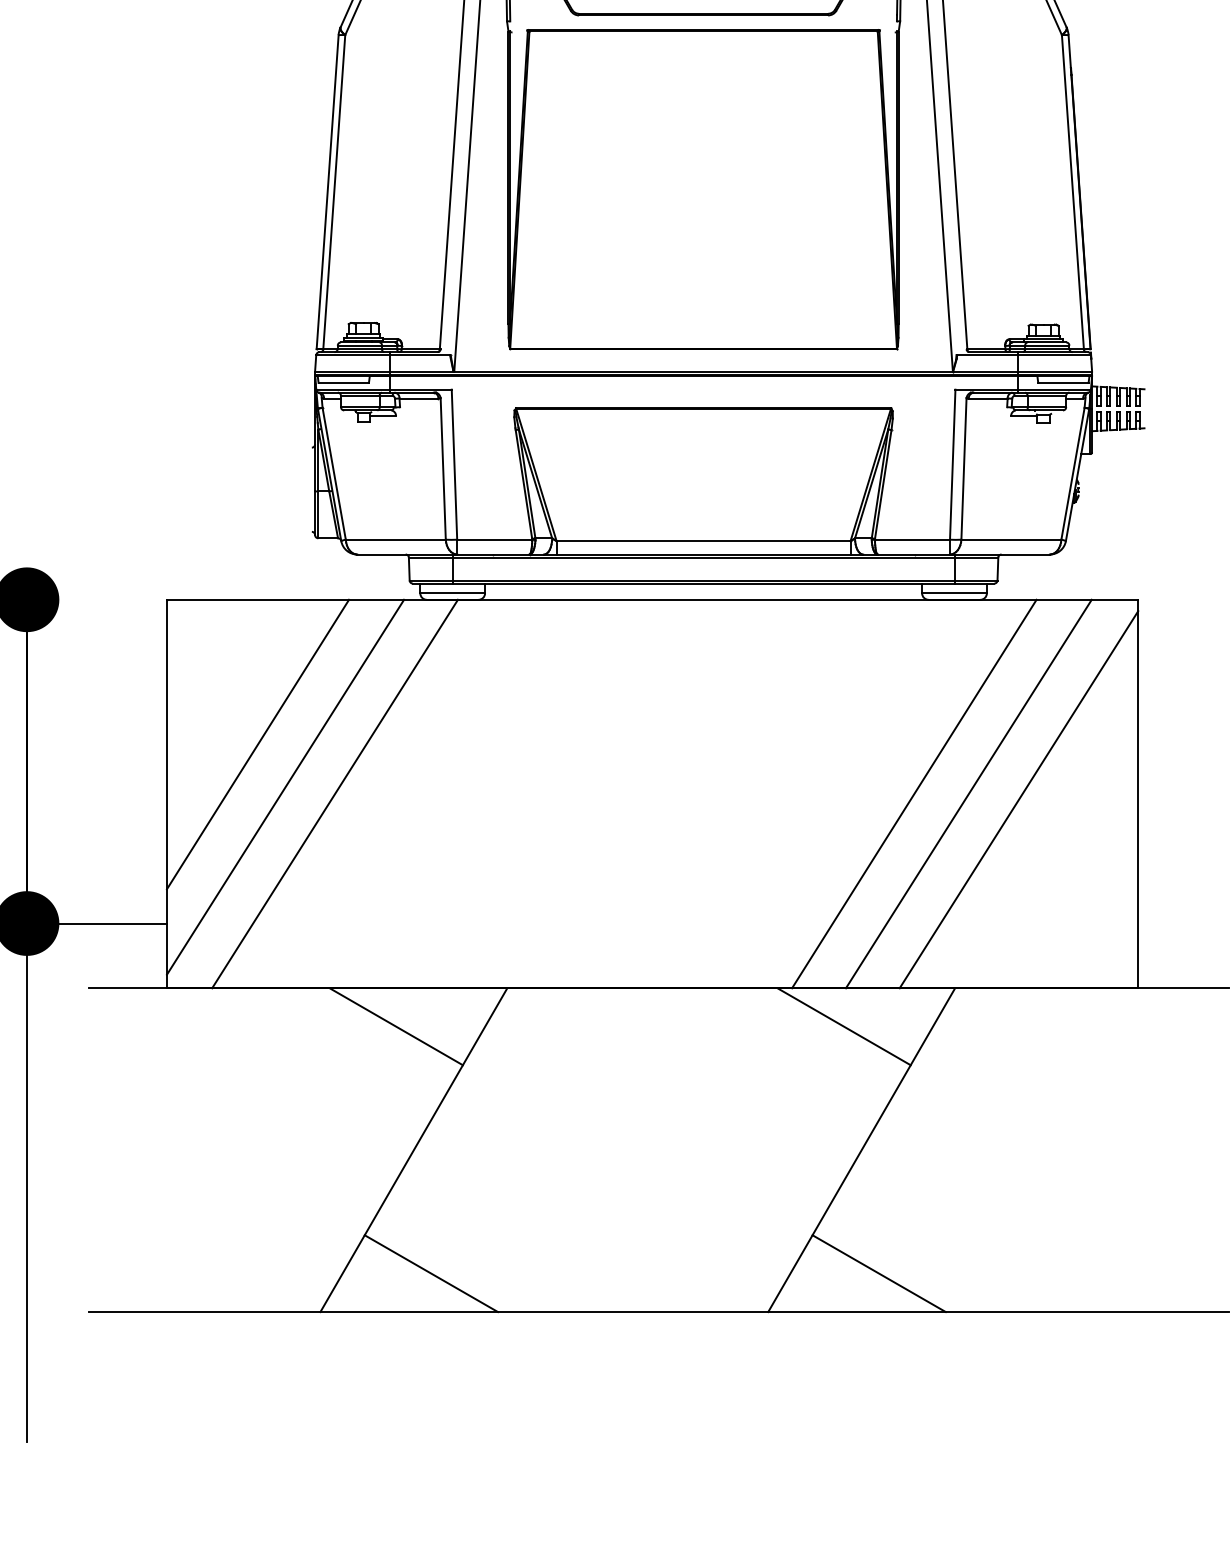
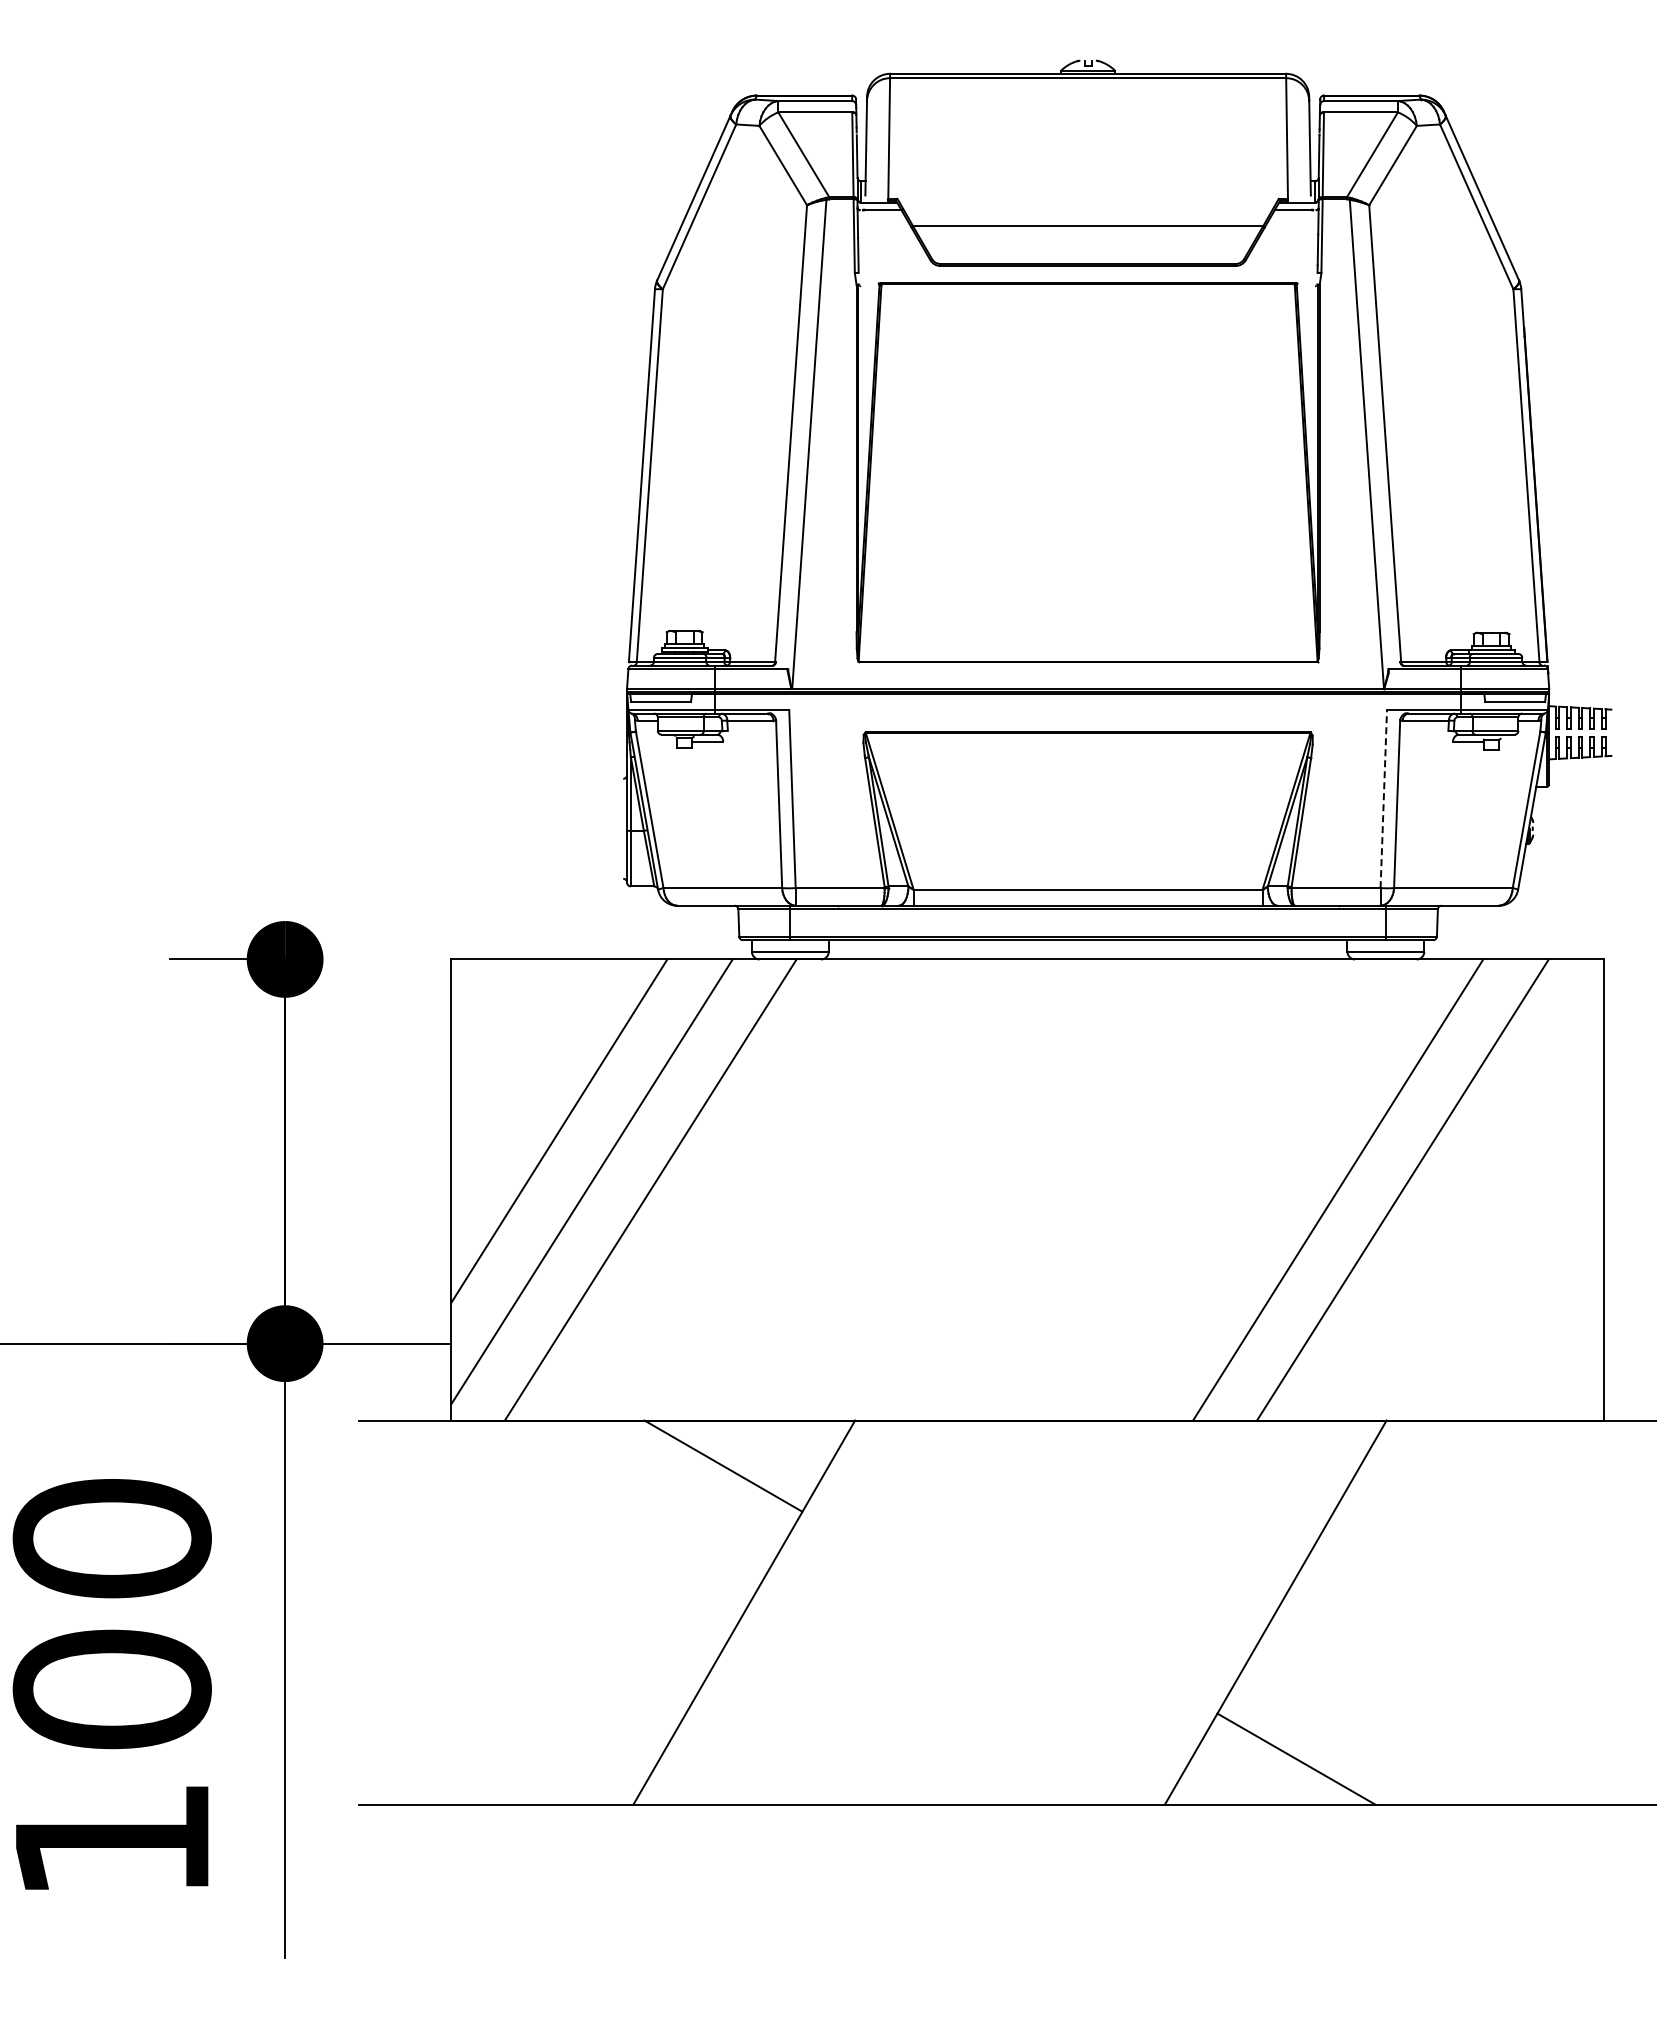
line: (952, 464) -> (1383, 798), solid -> dashed
line: (1018, 799) -> (1461, 1196), removed
line: (843, 1026) -> (1254, 1465), removed
line: (430, 1273) -> (764, 1758), removed

